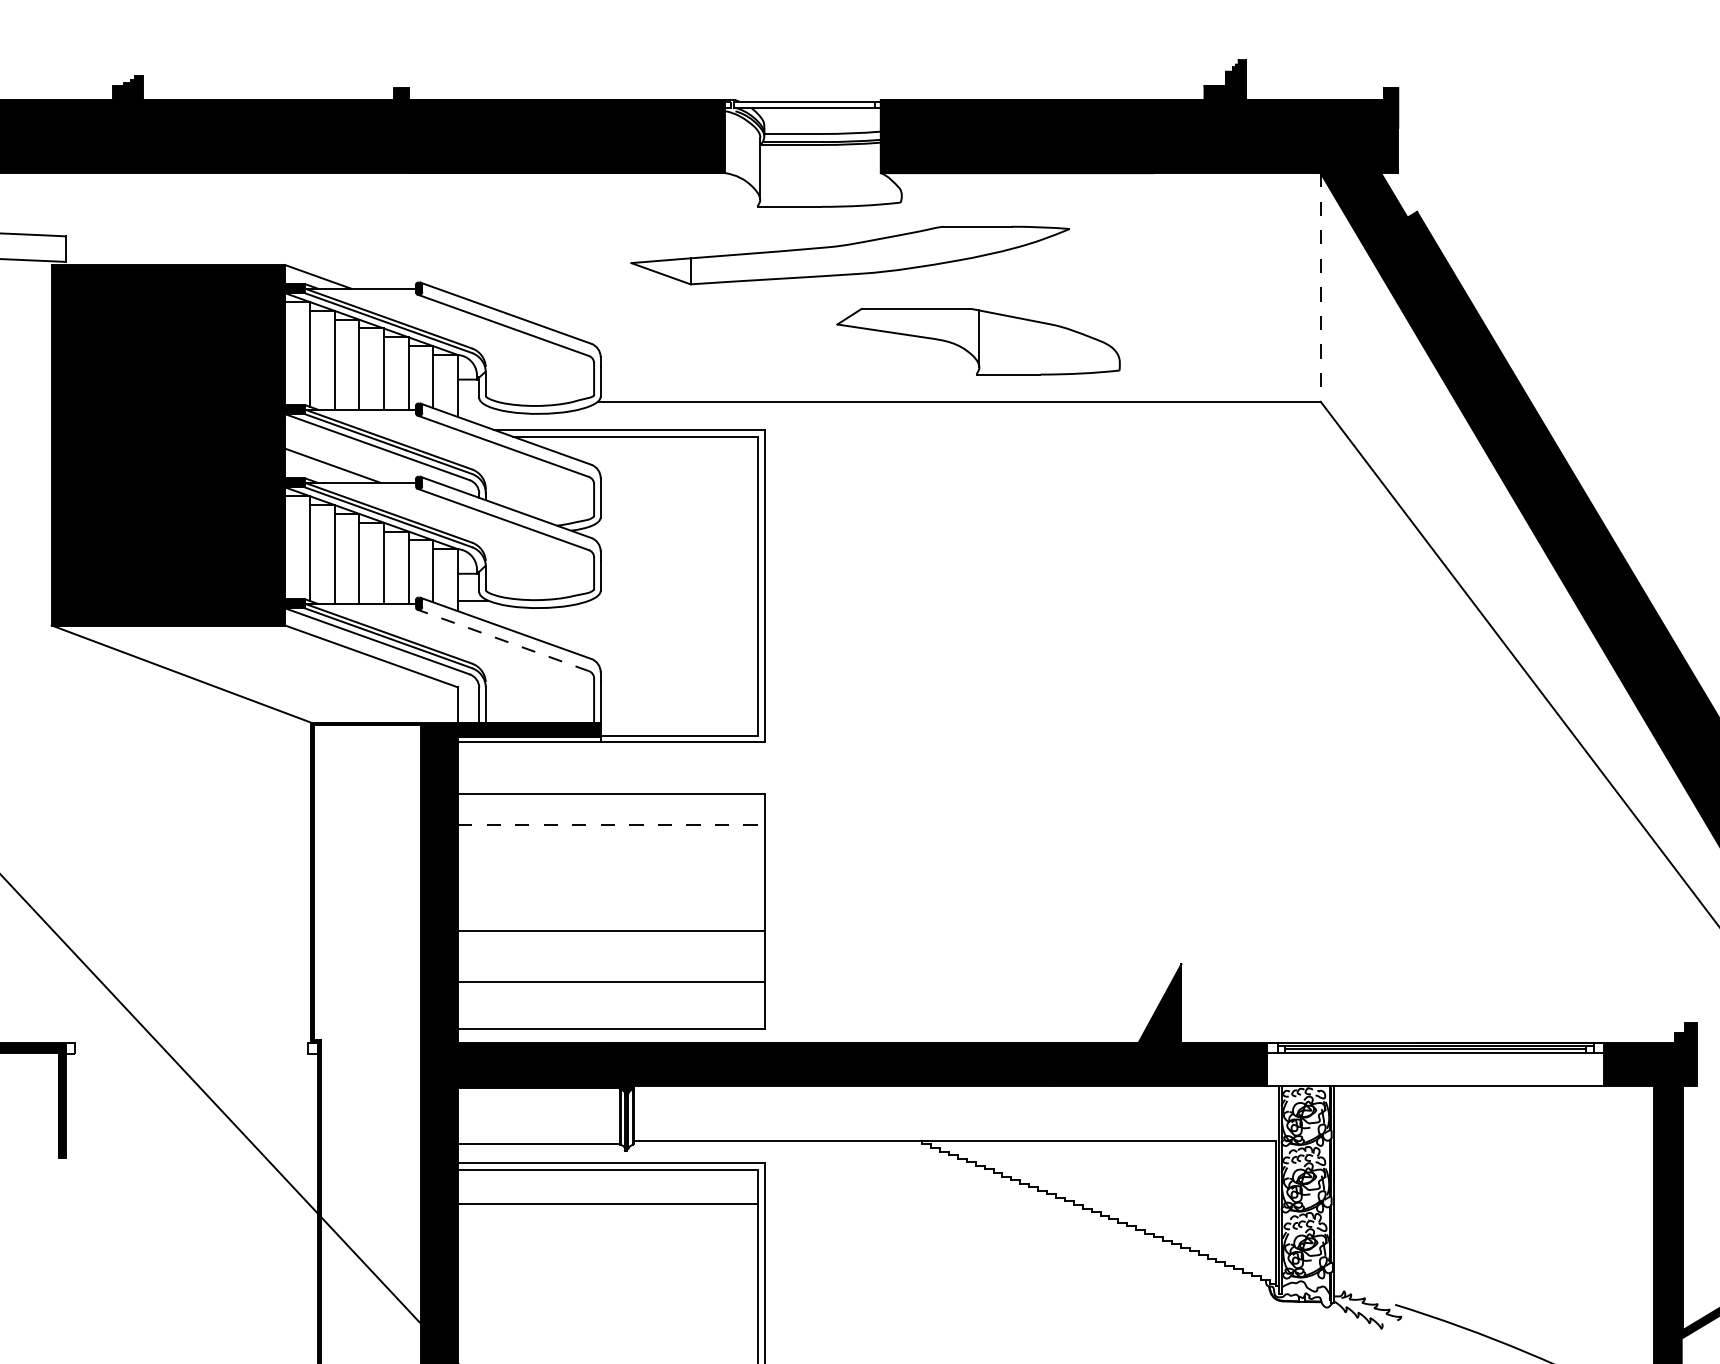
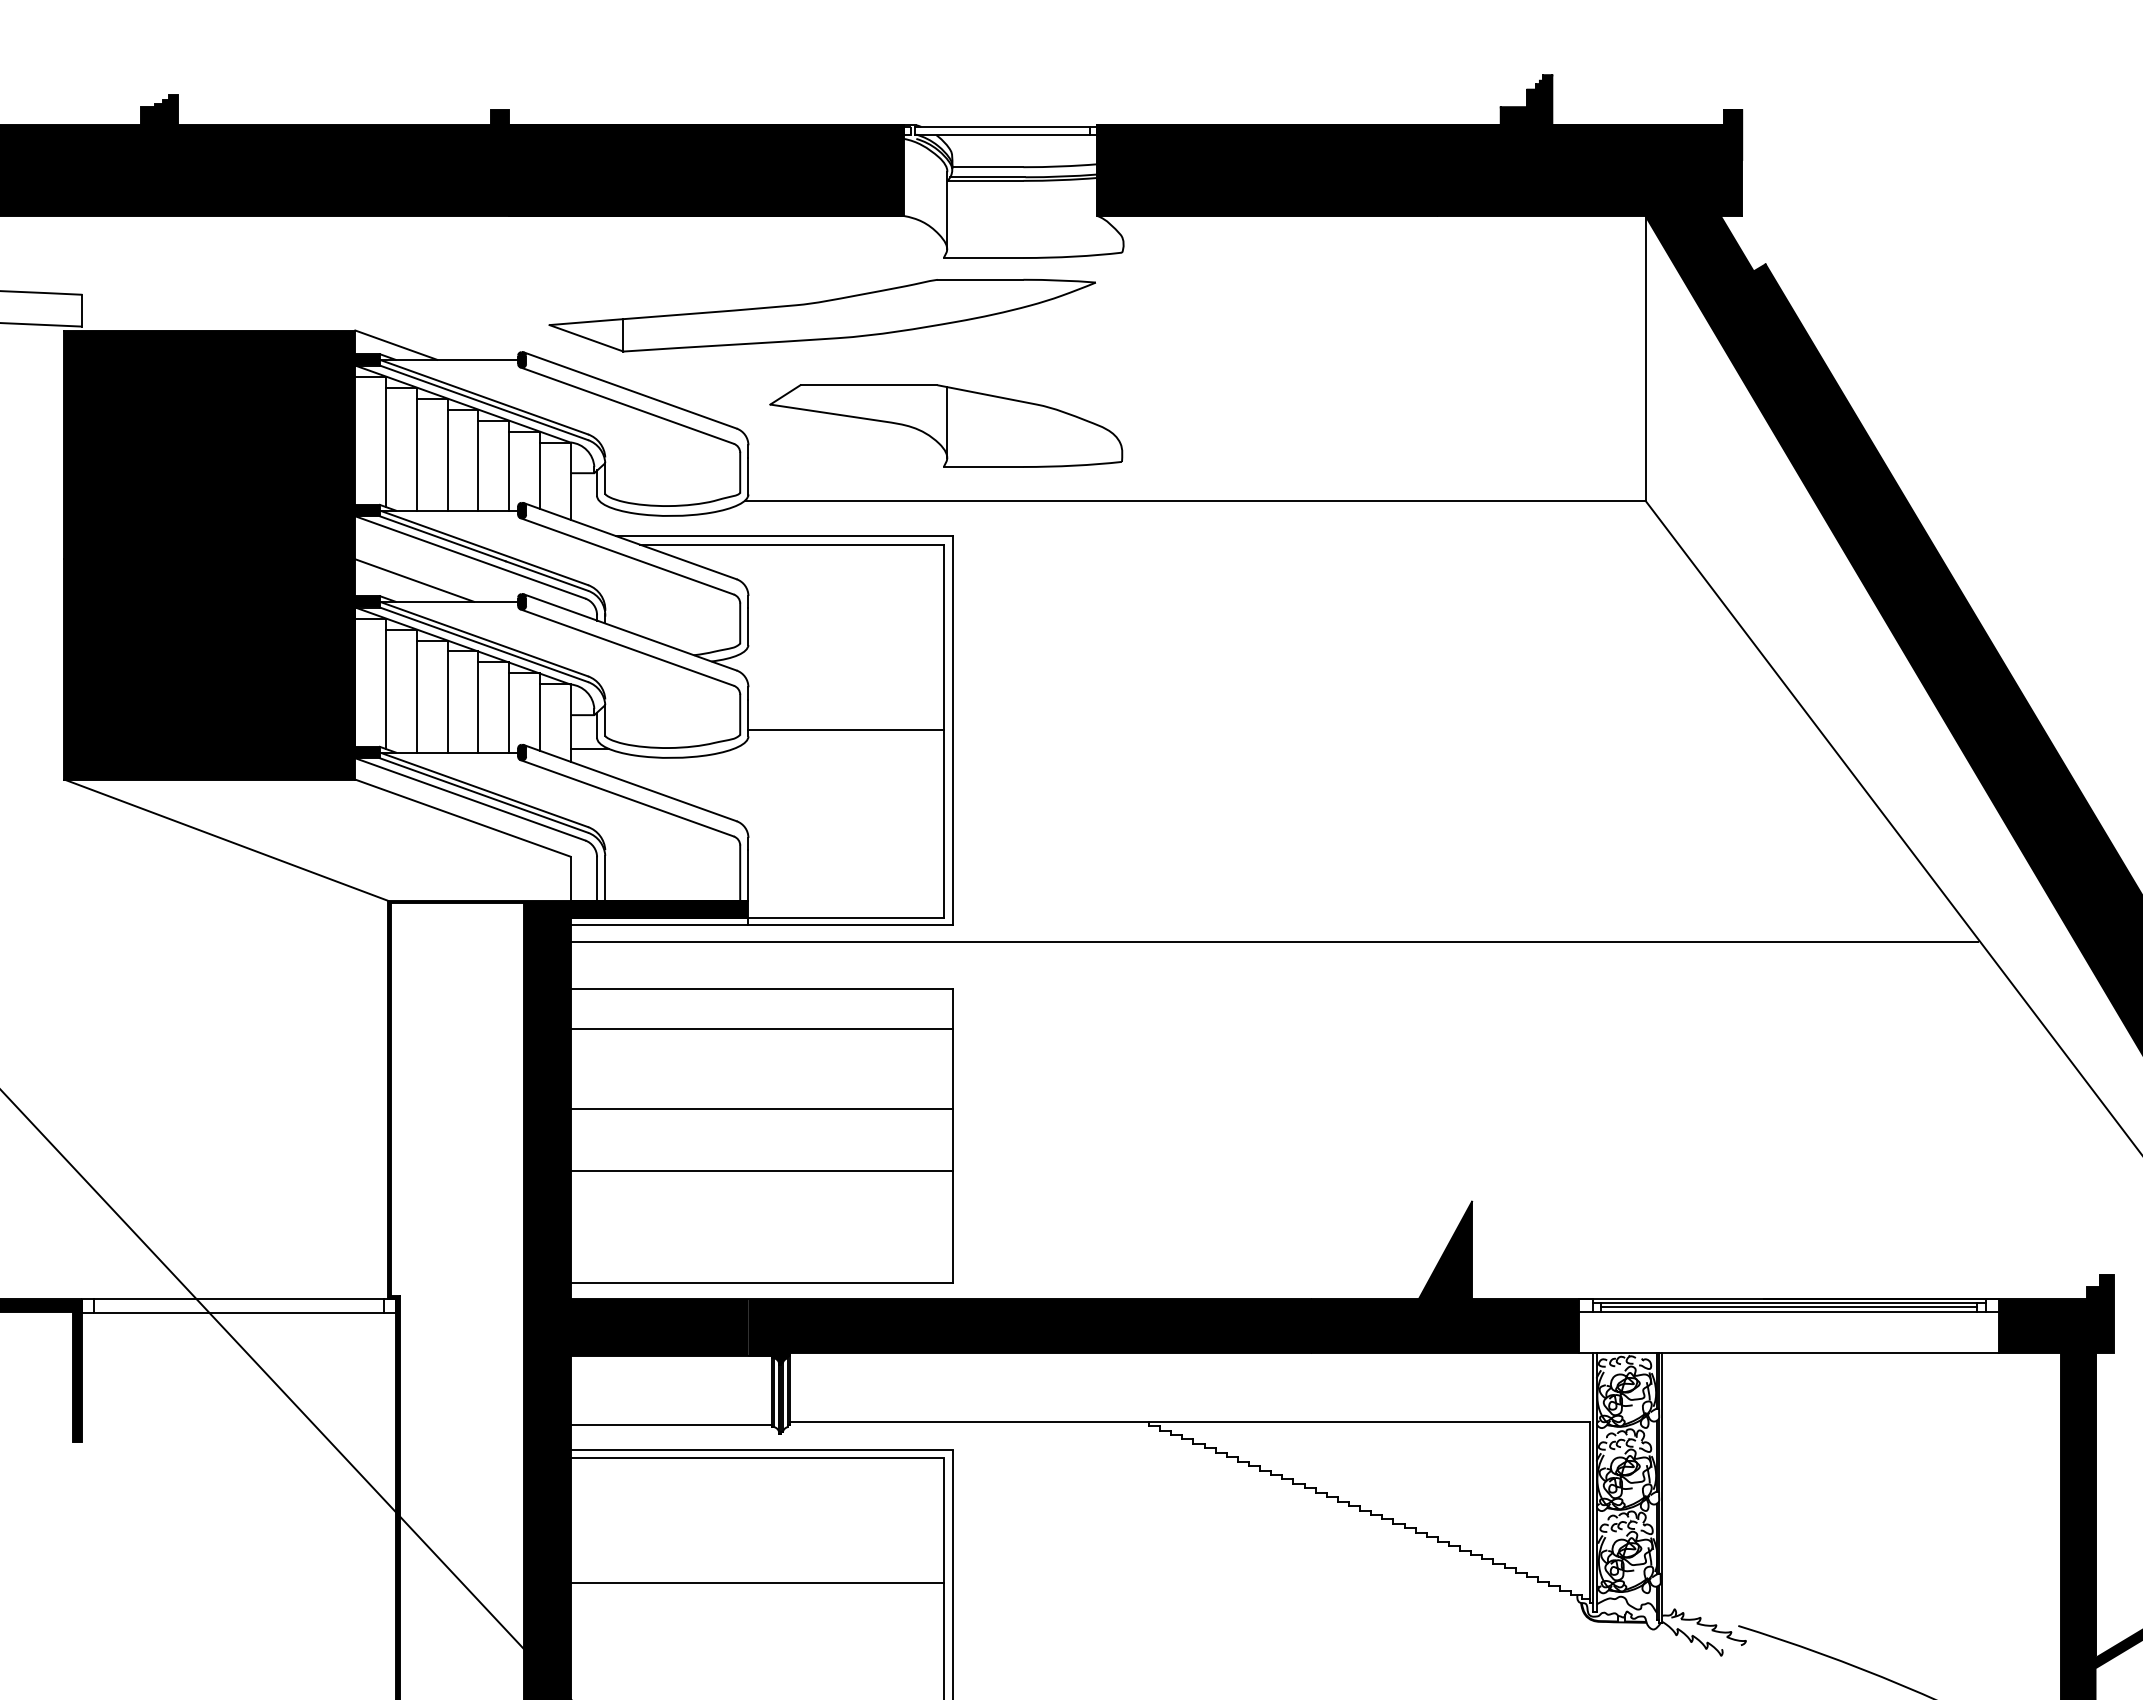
part: (849, 255) -> (821, 315), moved
line: (1320, 287) -> (1645, 358), dashed -> solid
part: (978, 341) -> (946, 425), moved
line: (678, 586) -> (845, 730), added
line: (502, 640) -> (626, 798), dashed -> solid
line: (1022, 756) -> (1274, 942), added
line: (611, 825) -> (762, 1028), dashed -> solid
line: (611, 931) -> (761, 1108), moved
line: (611, 981) -> (761, 1170), moved
line: (192, 1042) -> (239, 1299), added
line: (192, 1054) -> (239, 1313), added
line: (607, 1204) -> (756, 1582), moved

